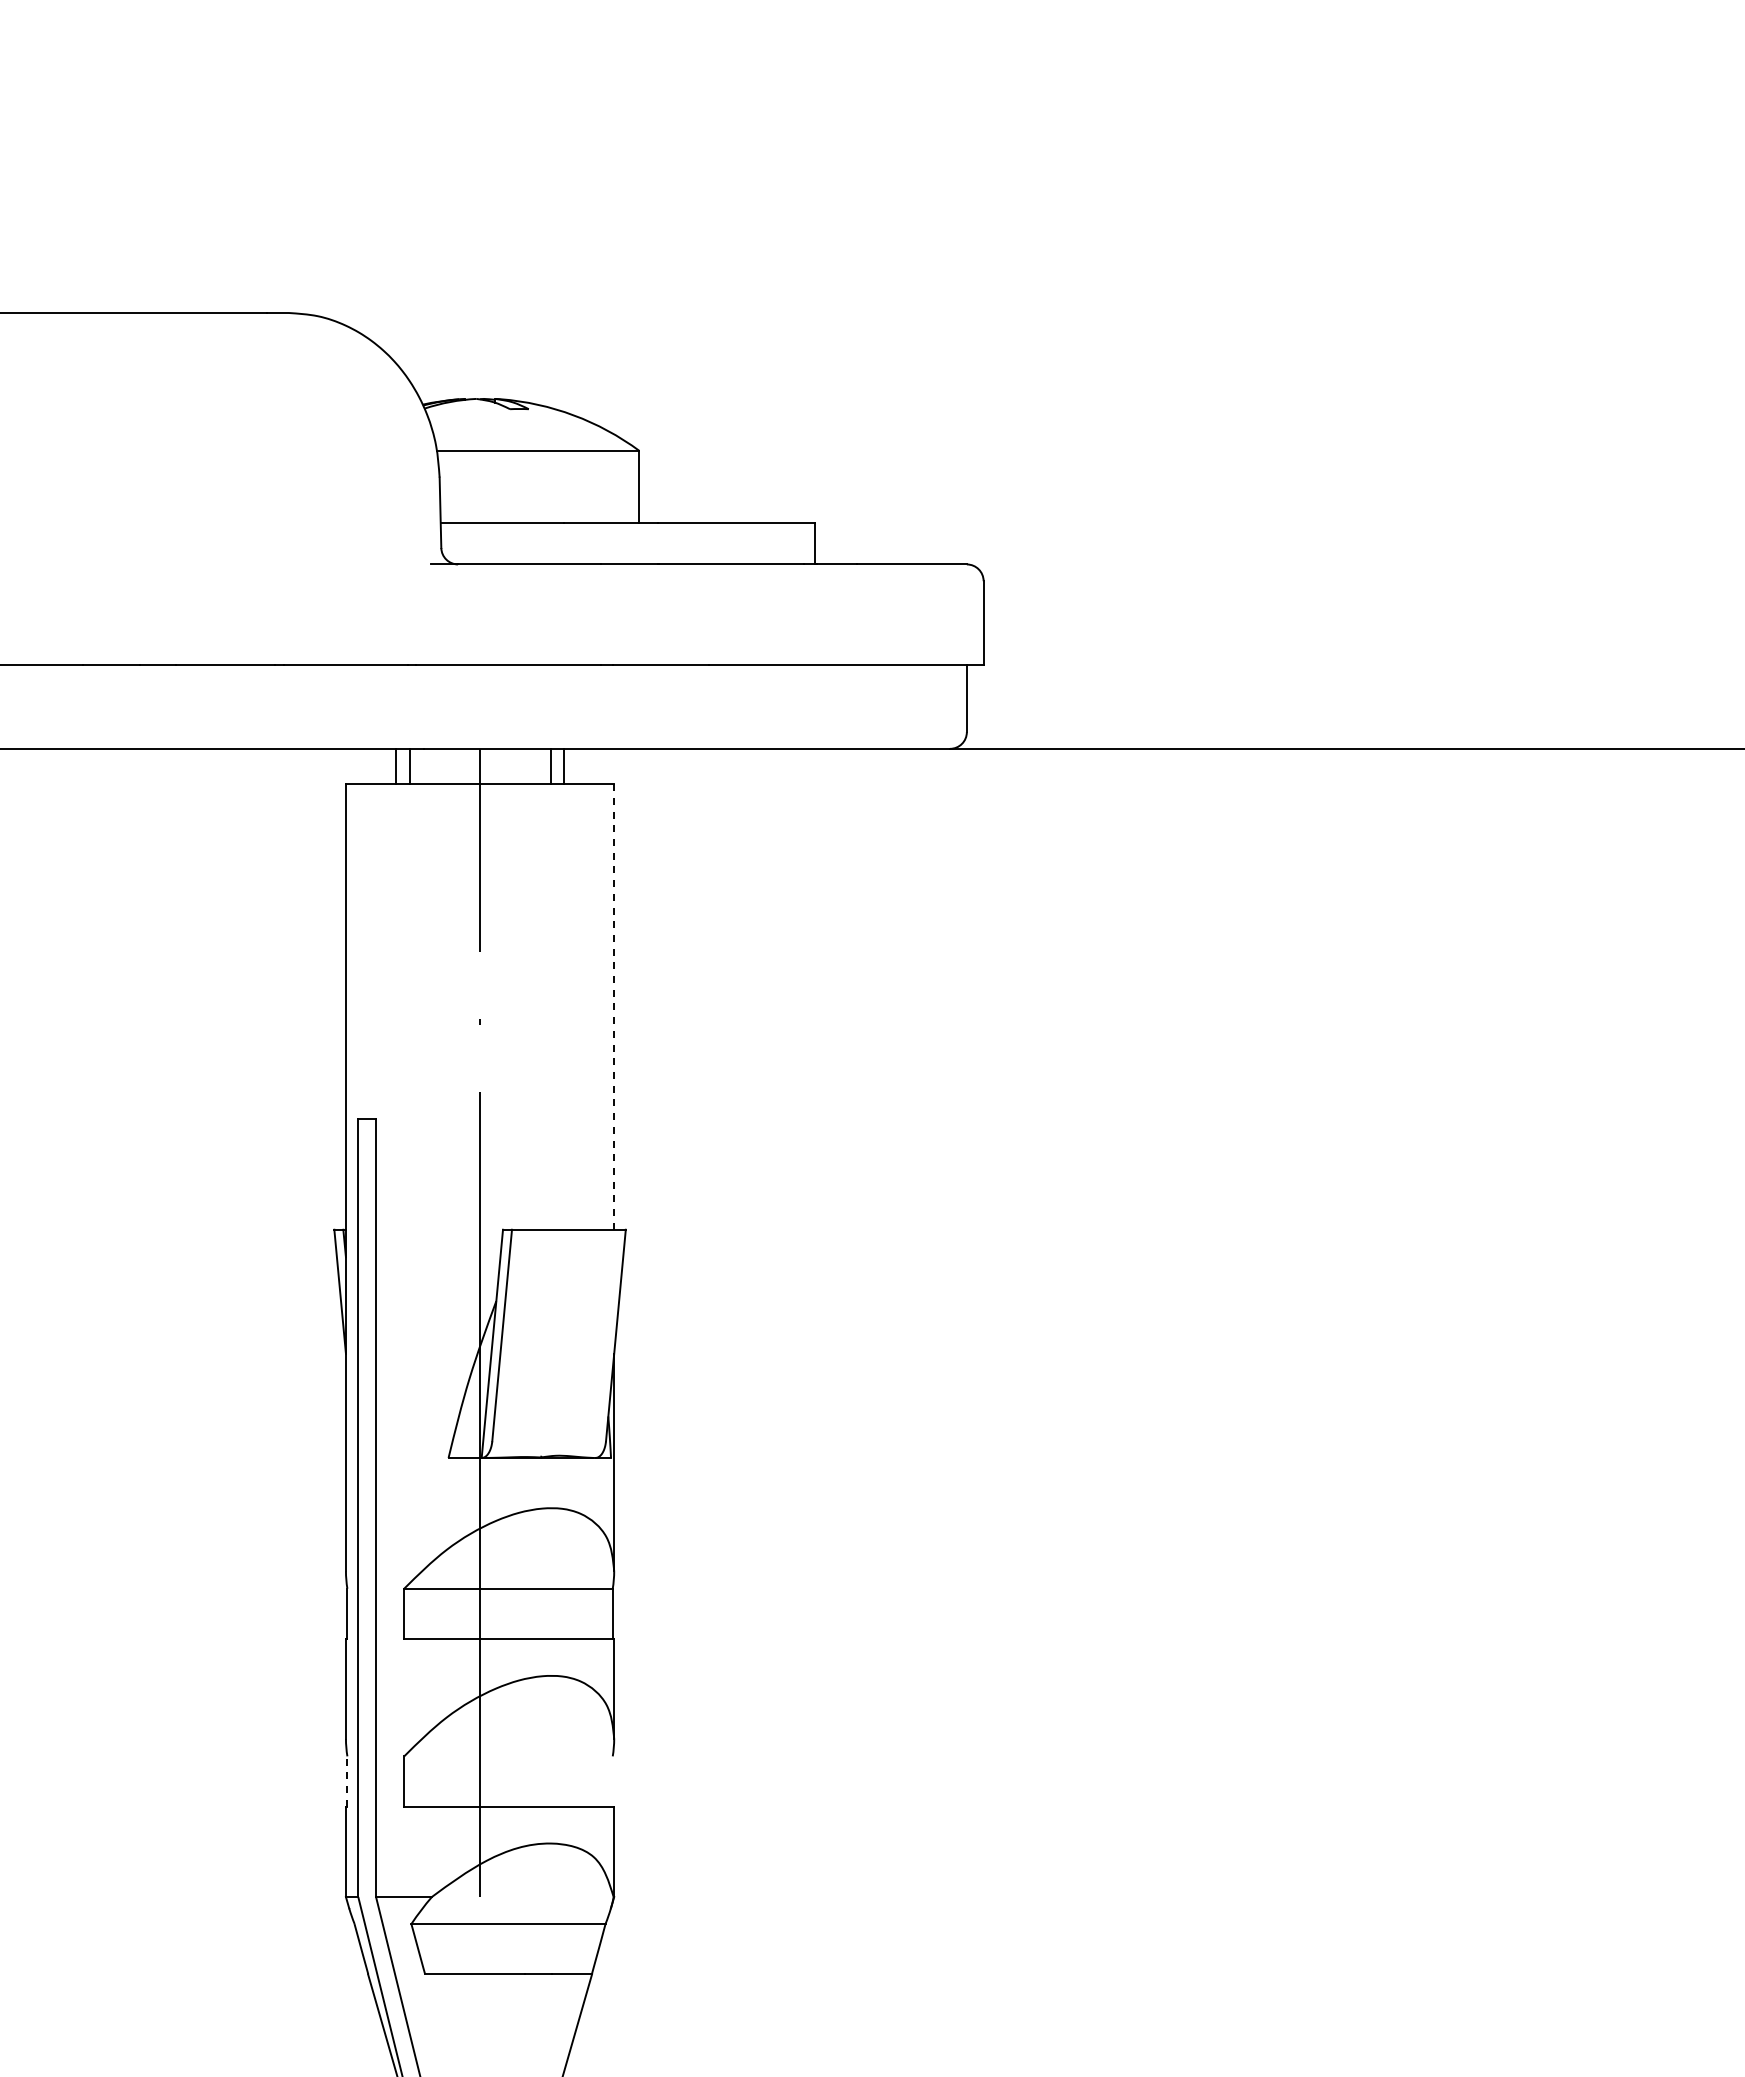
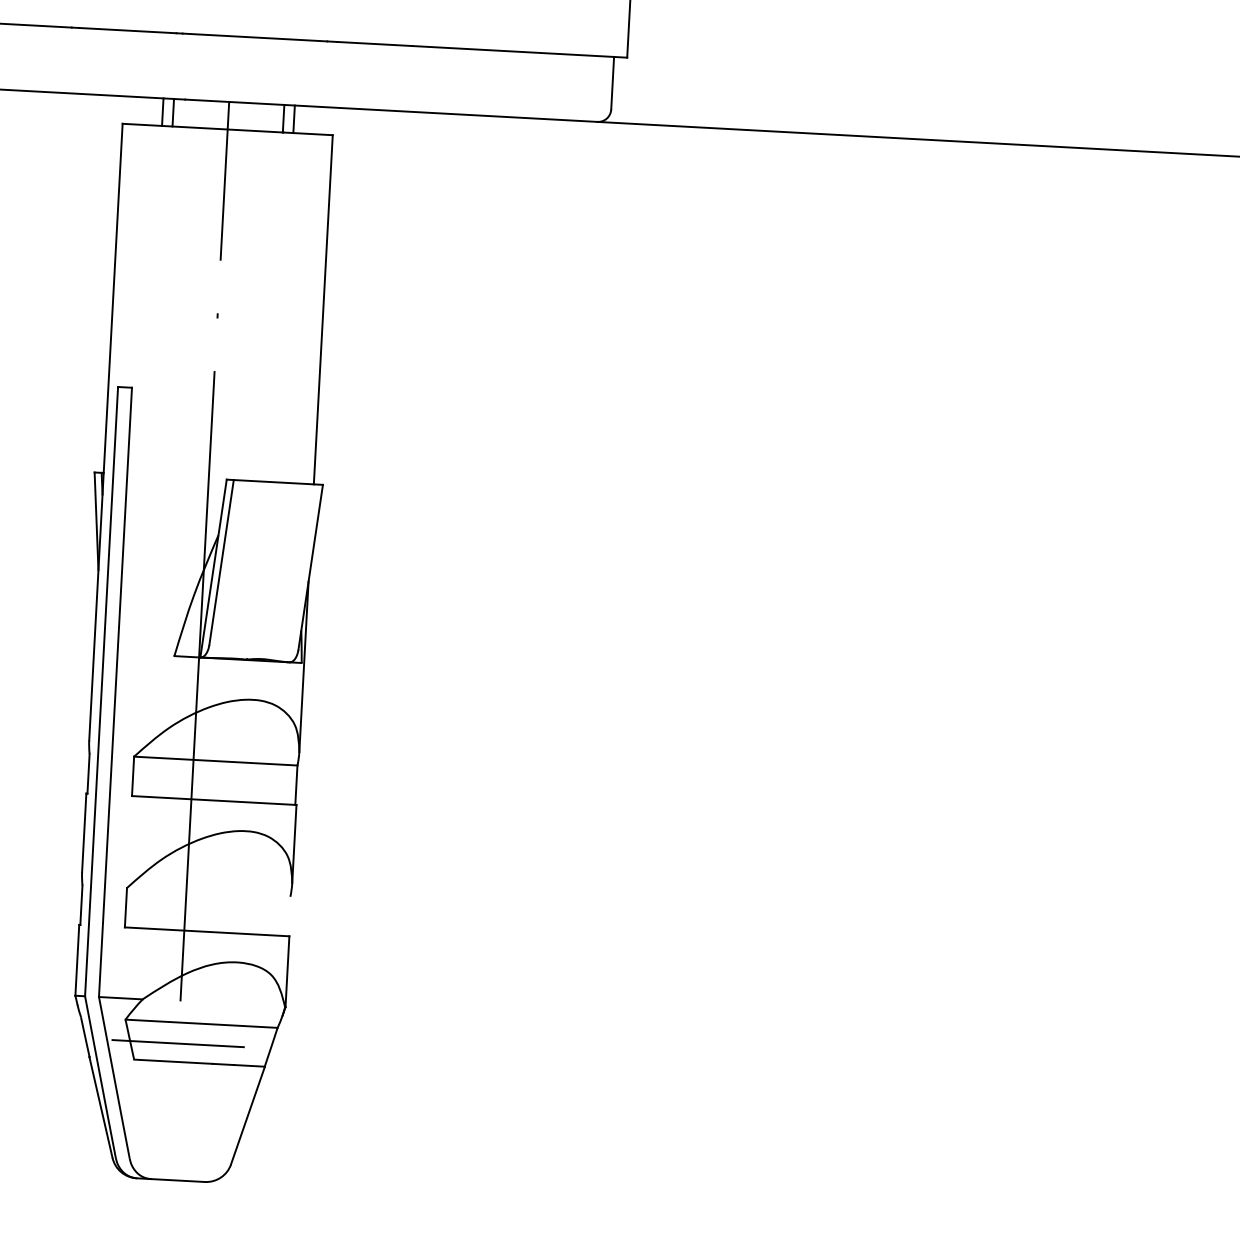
line: (614, 1006) -> (323, 309), dashed -> solid
line: (347, 1781) -> (81, 905), dashed -> solid
line: (479, 1950) -> (177, 1043), added

